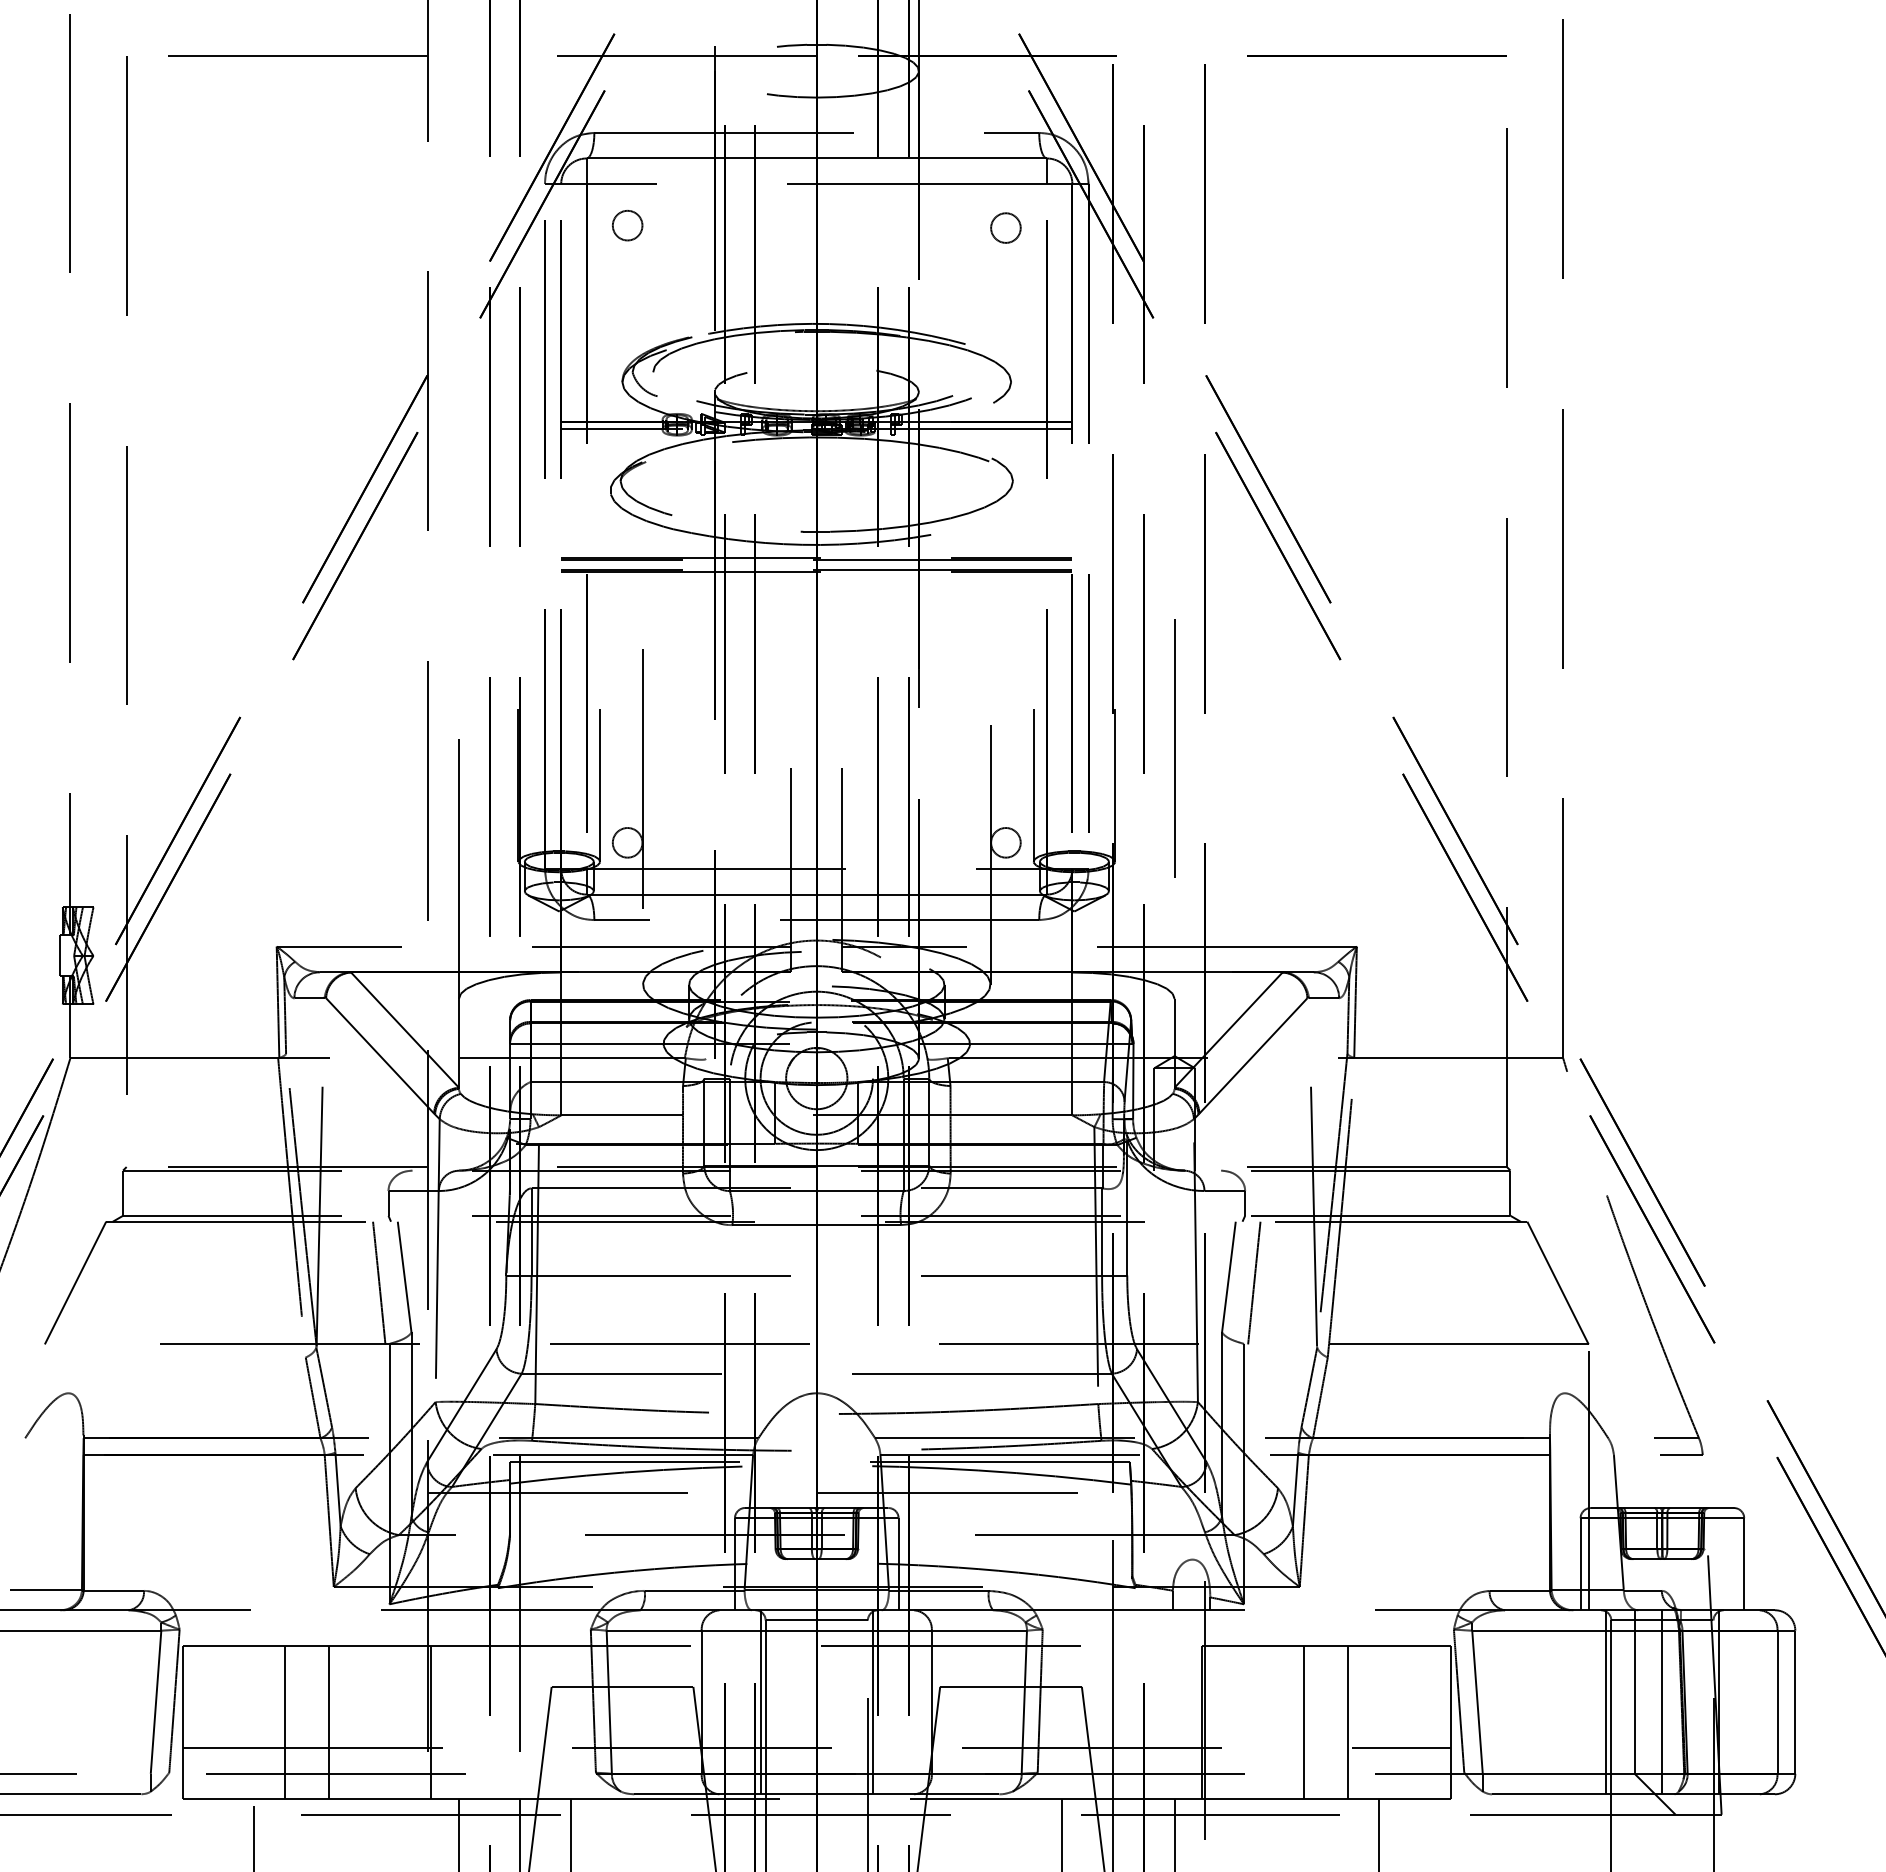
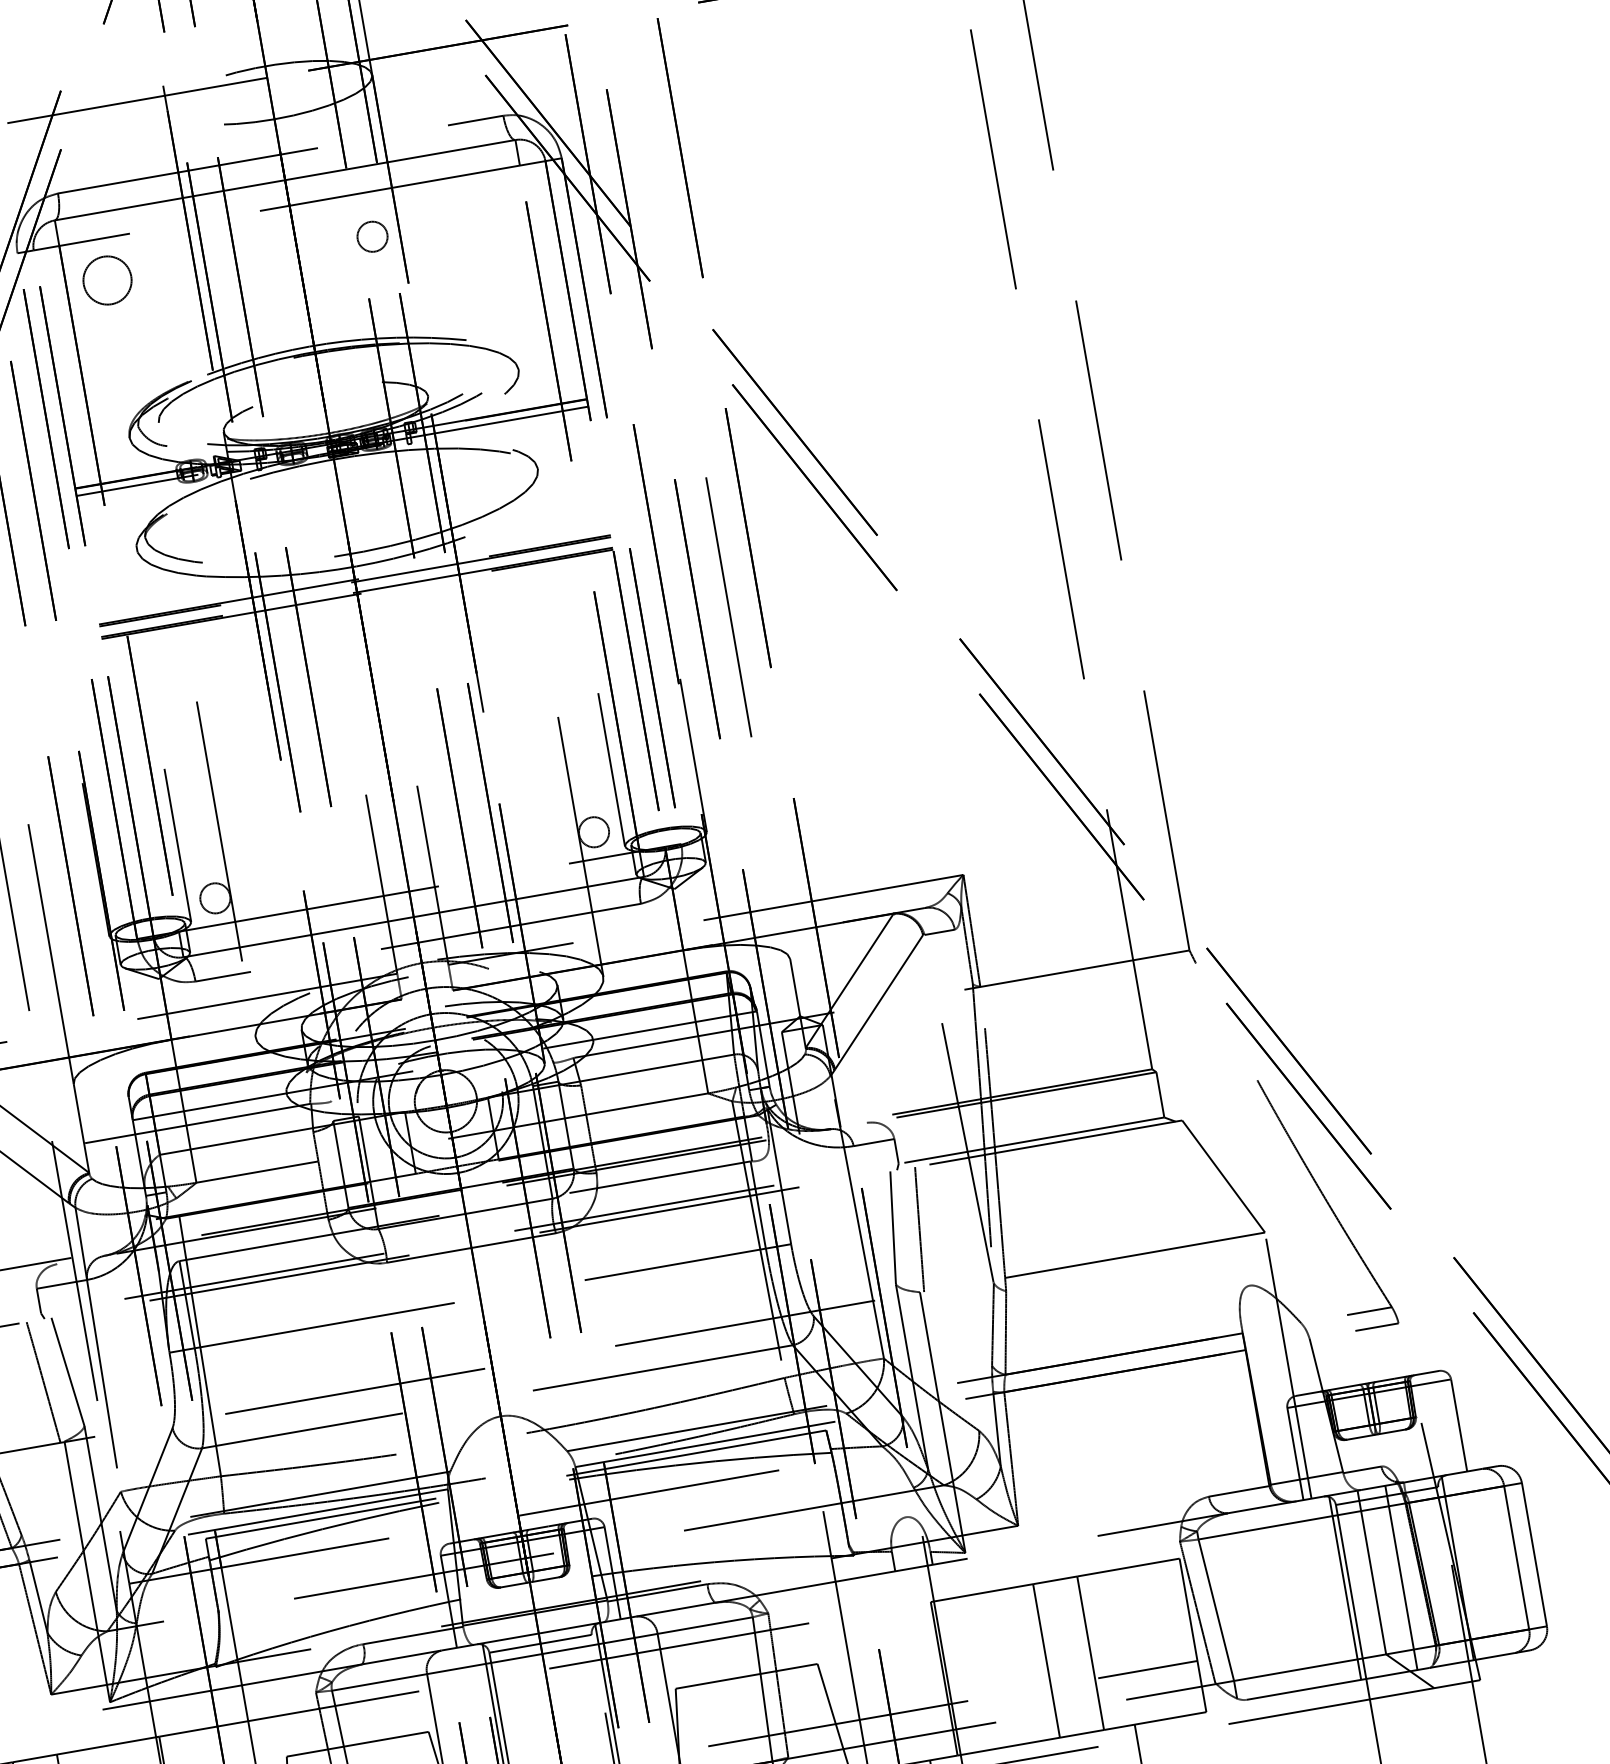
circle: (627, 225) -> (107, 280), size x1.6
circle: (1005, 227) -> (372, 236), moved
line: (1174, 748) -> (728, 607), moved

